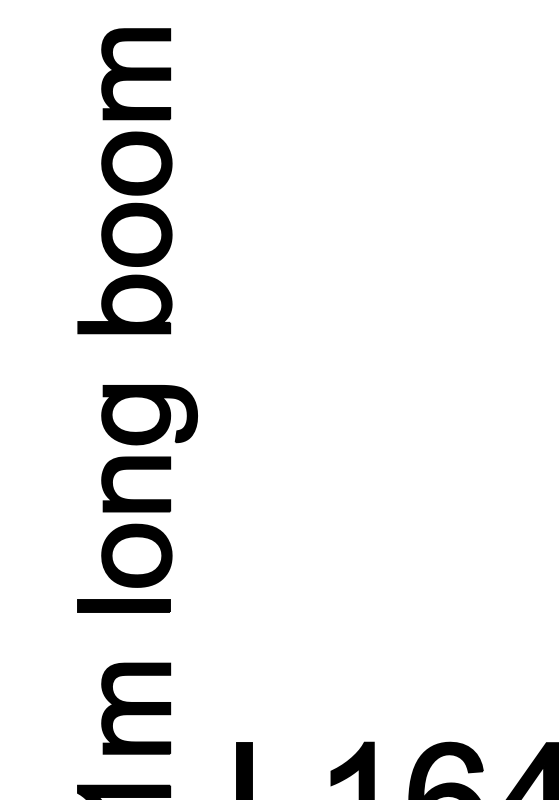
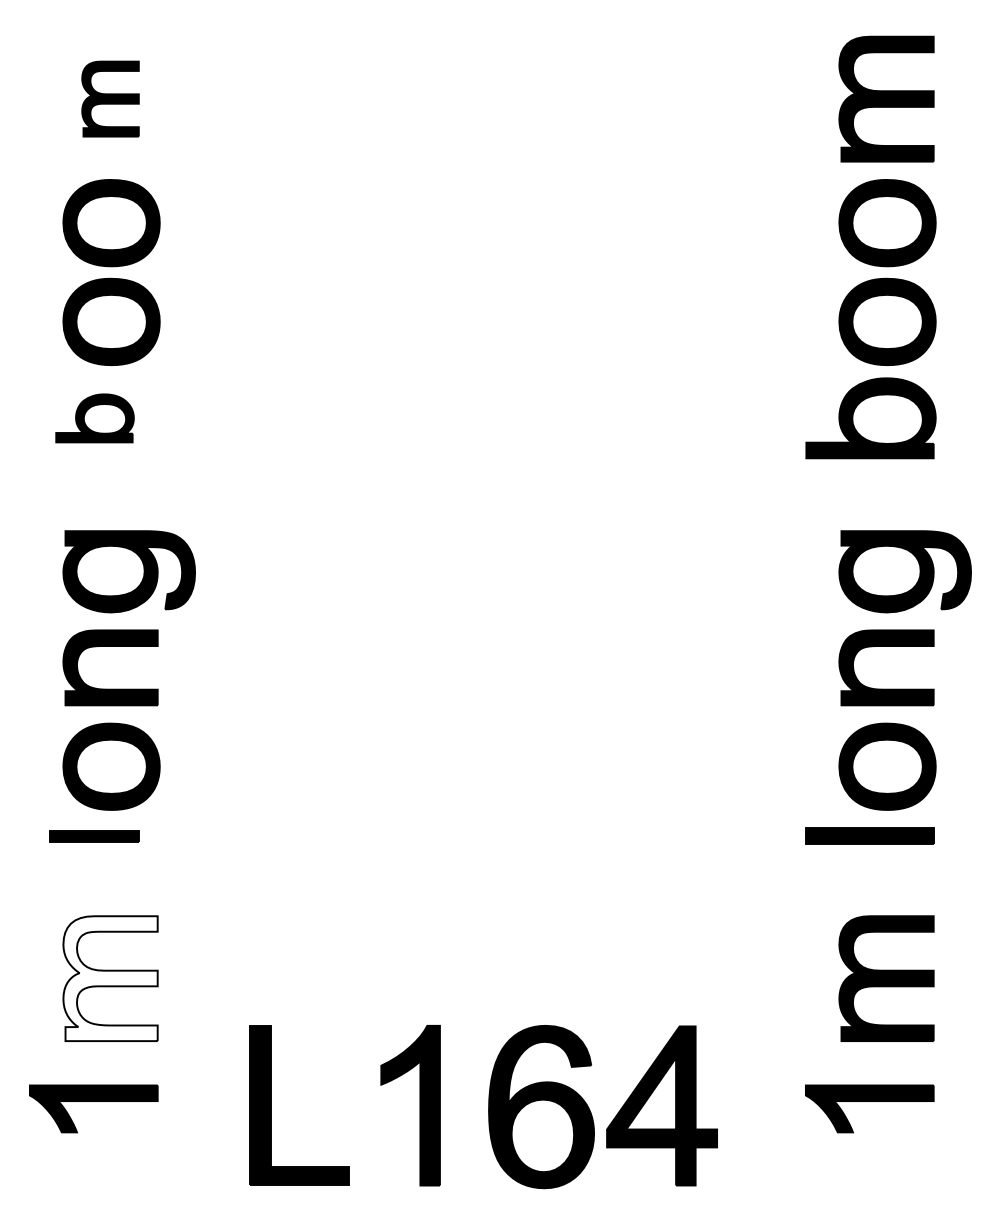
part: (136, 73) -> (110, 98), size x0.6
part: (124, 304) -> (94, 418), size x0.6
part: (123, 605) -> (93, 835), size x0.7
fill: (136, 708) -> (110, 978), removed

